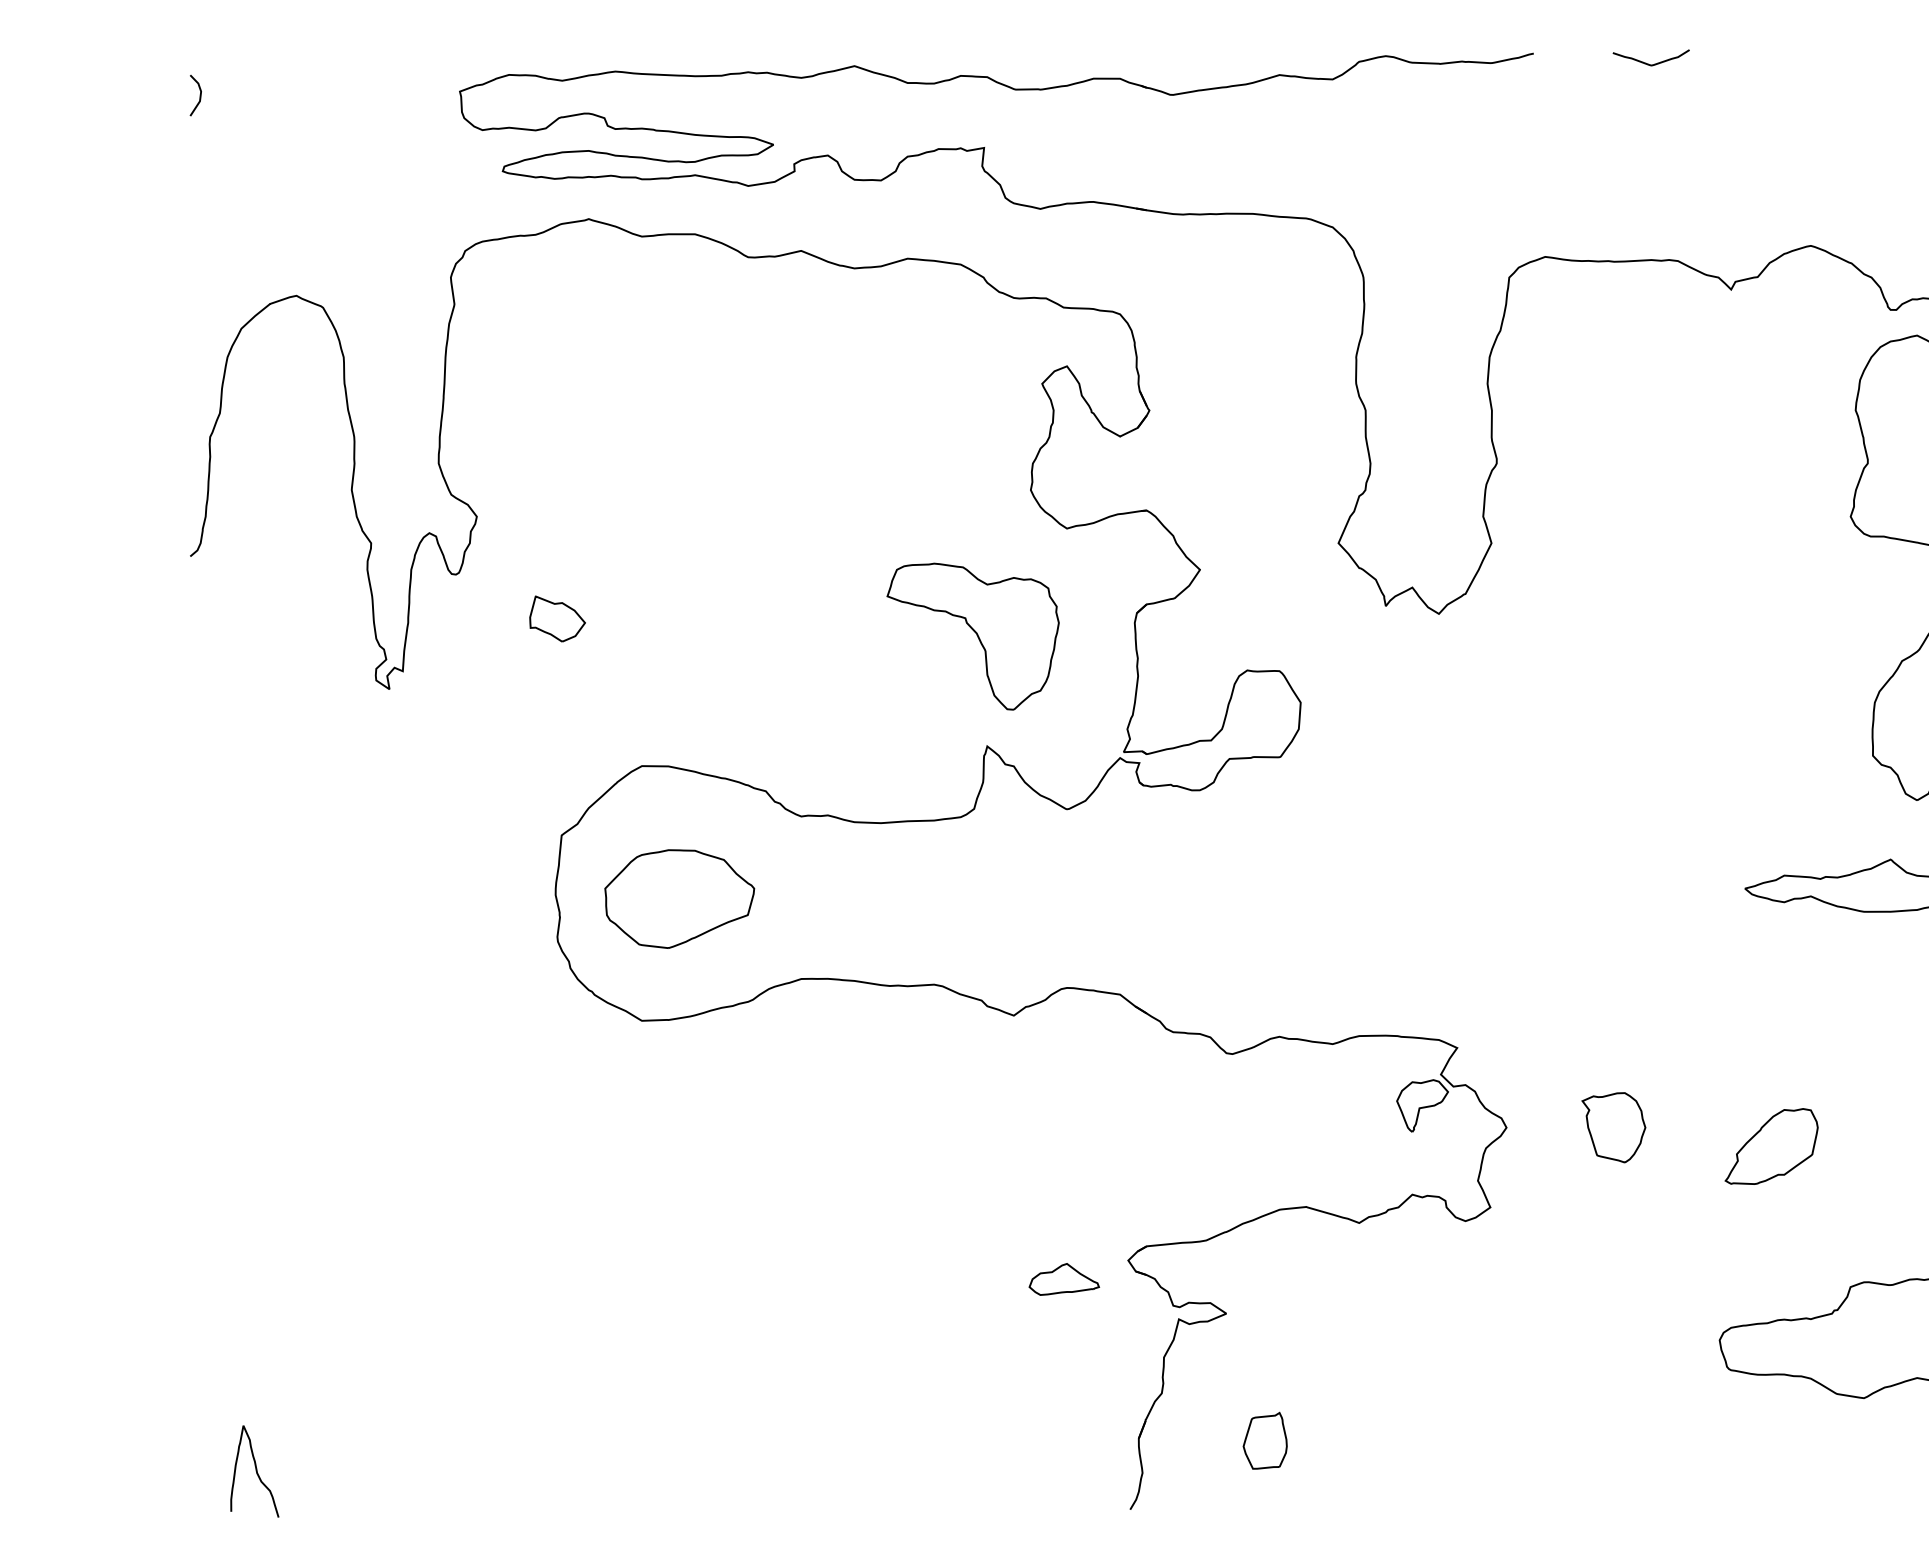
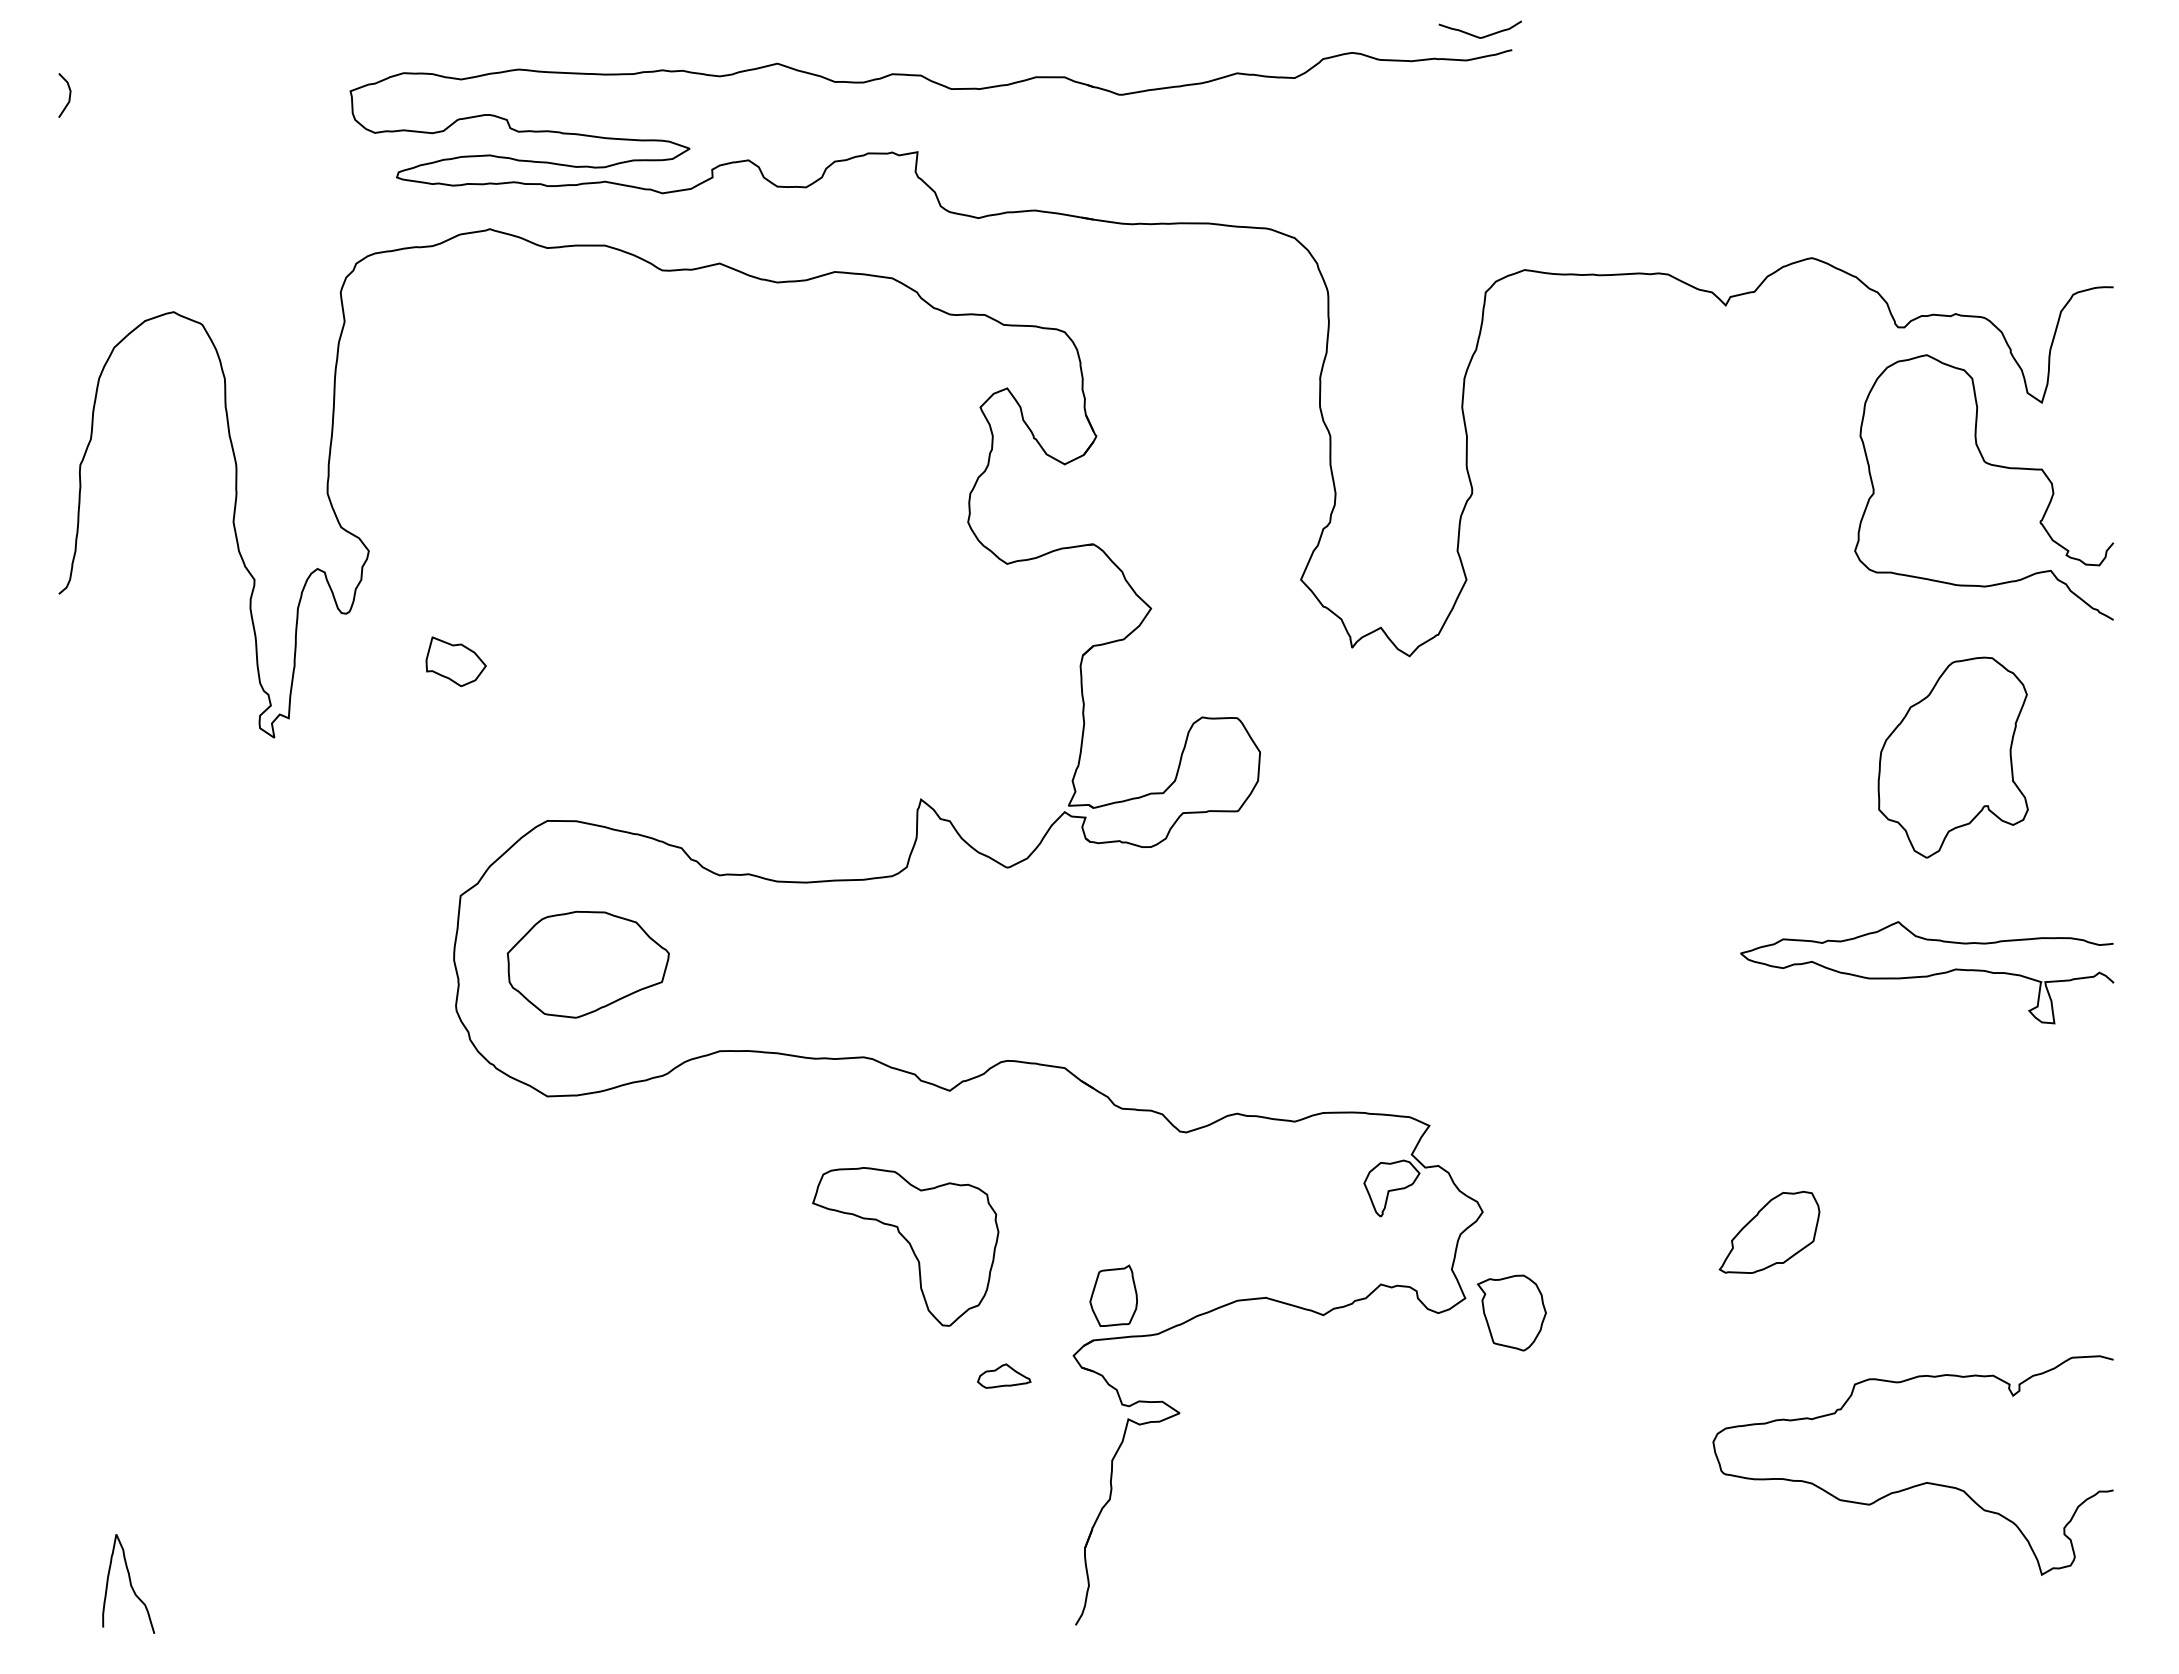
curve: (1647, 63) -> (1476, 35), moved
part: (972, 636) -> (905, 1246), moved
part: (1613, 1127) -> (1511, 1312), moved
part: (1063, 1278) -> (1003, 1375), size x0.7
part: (1265, 1440) -> (1113, 1295), moved

